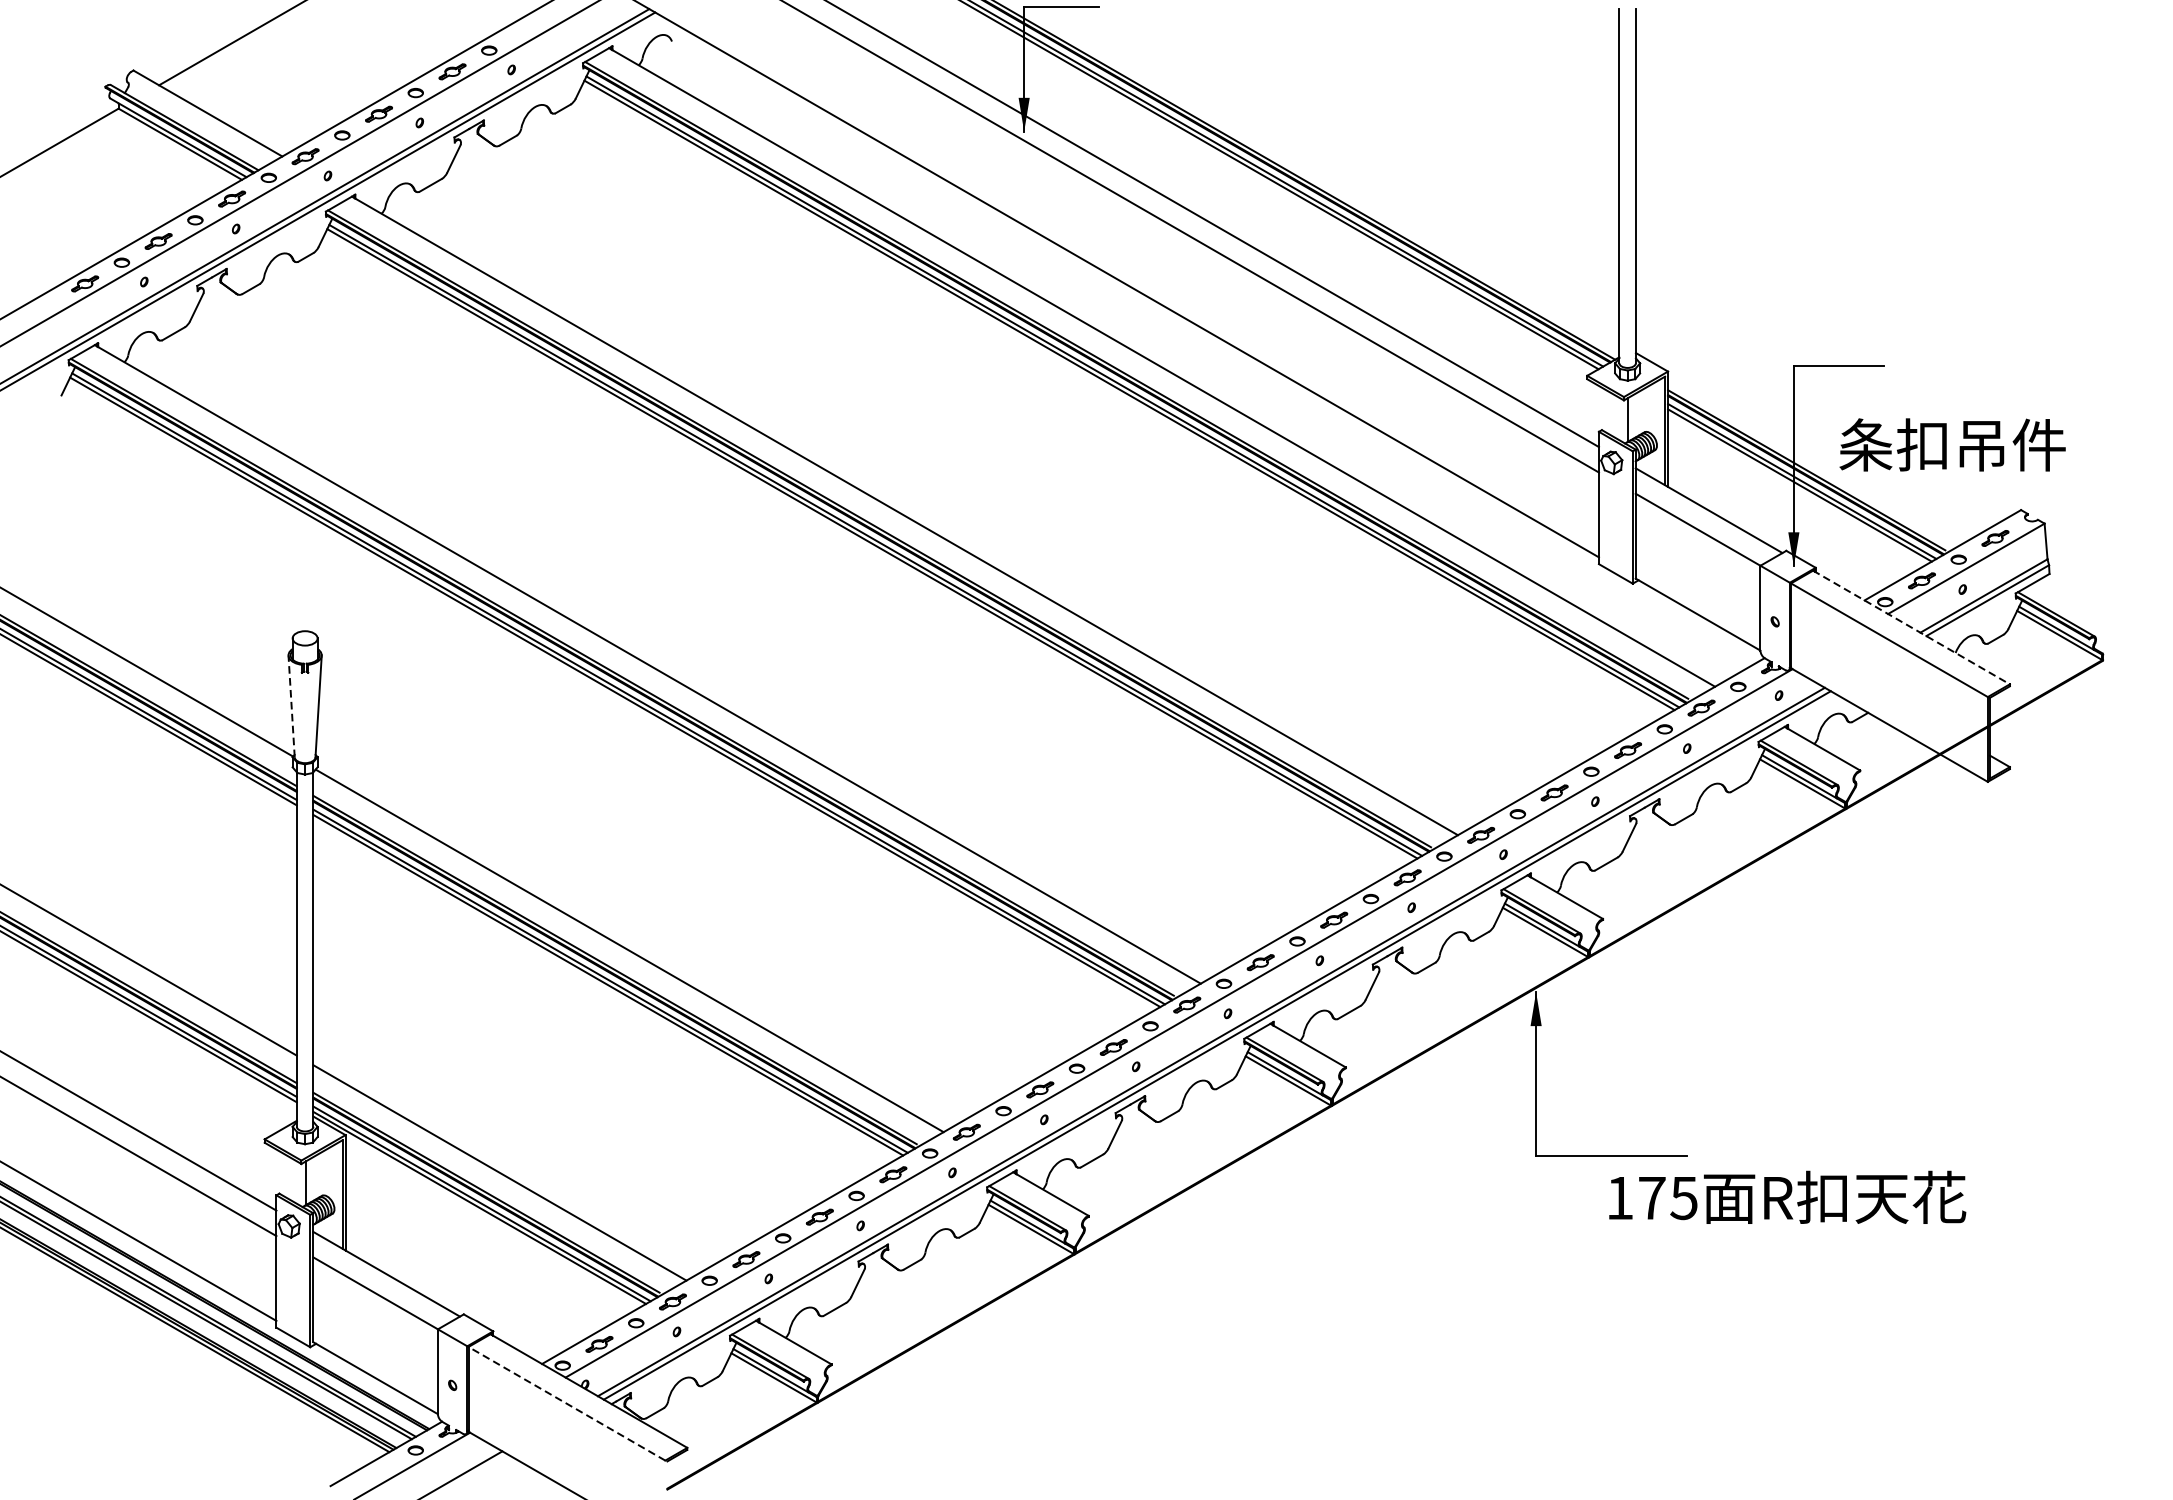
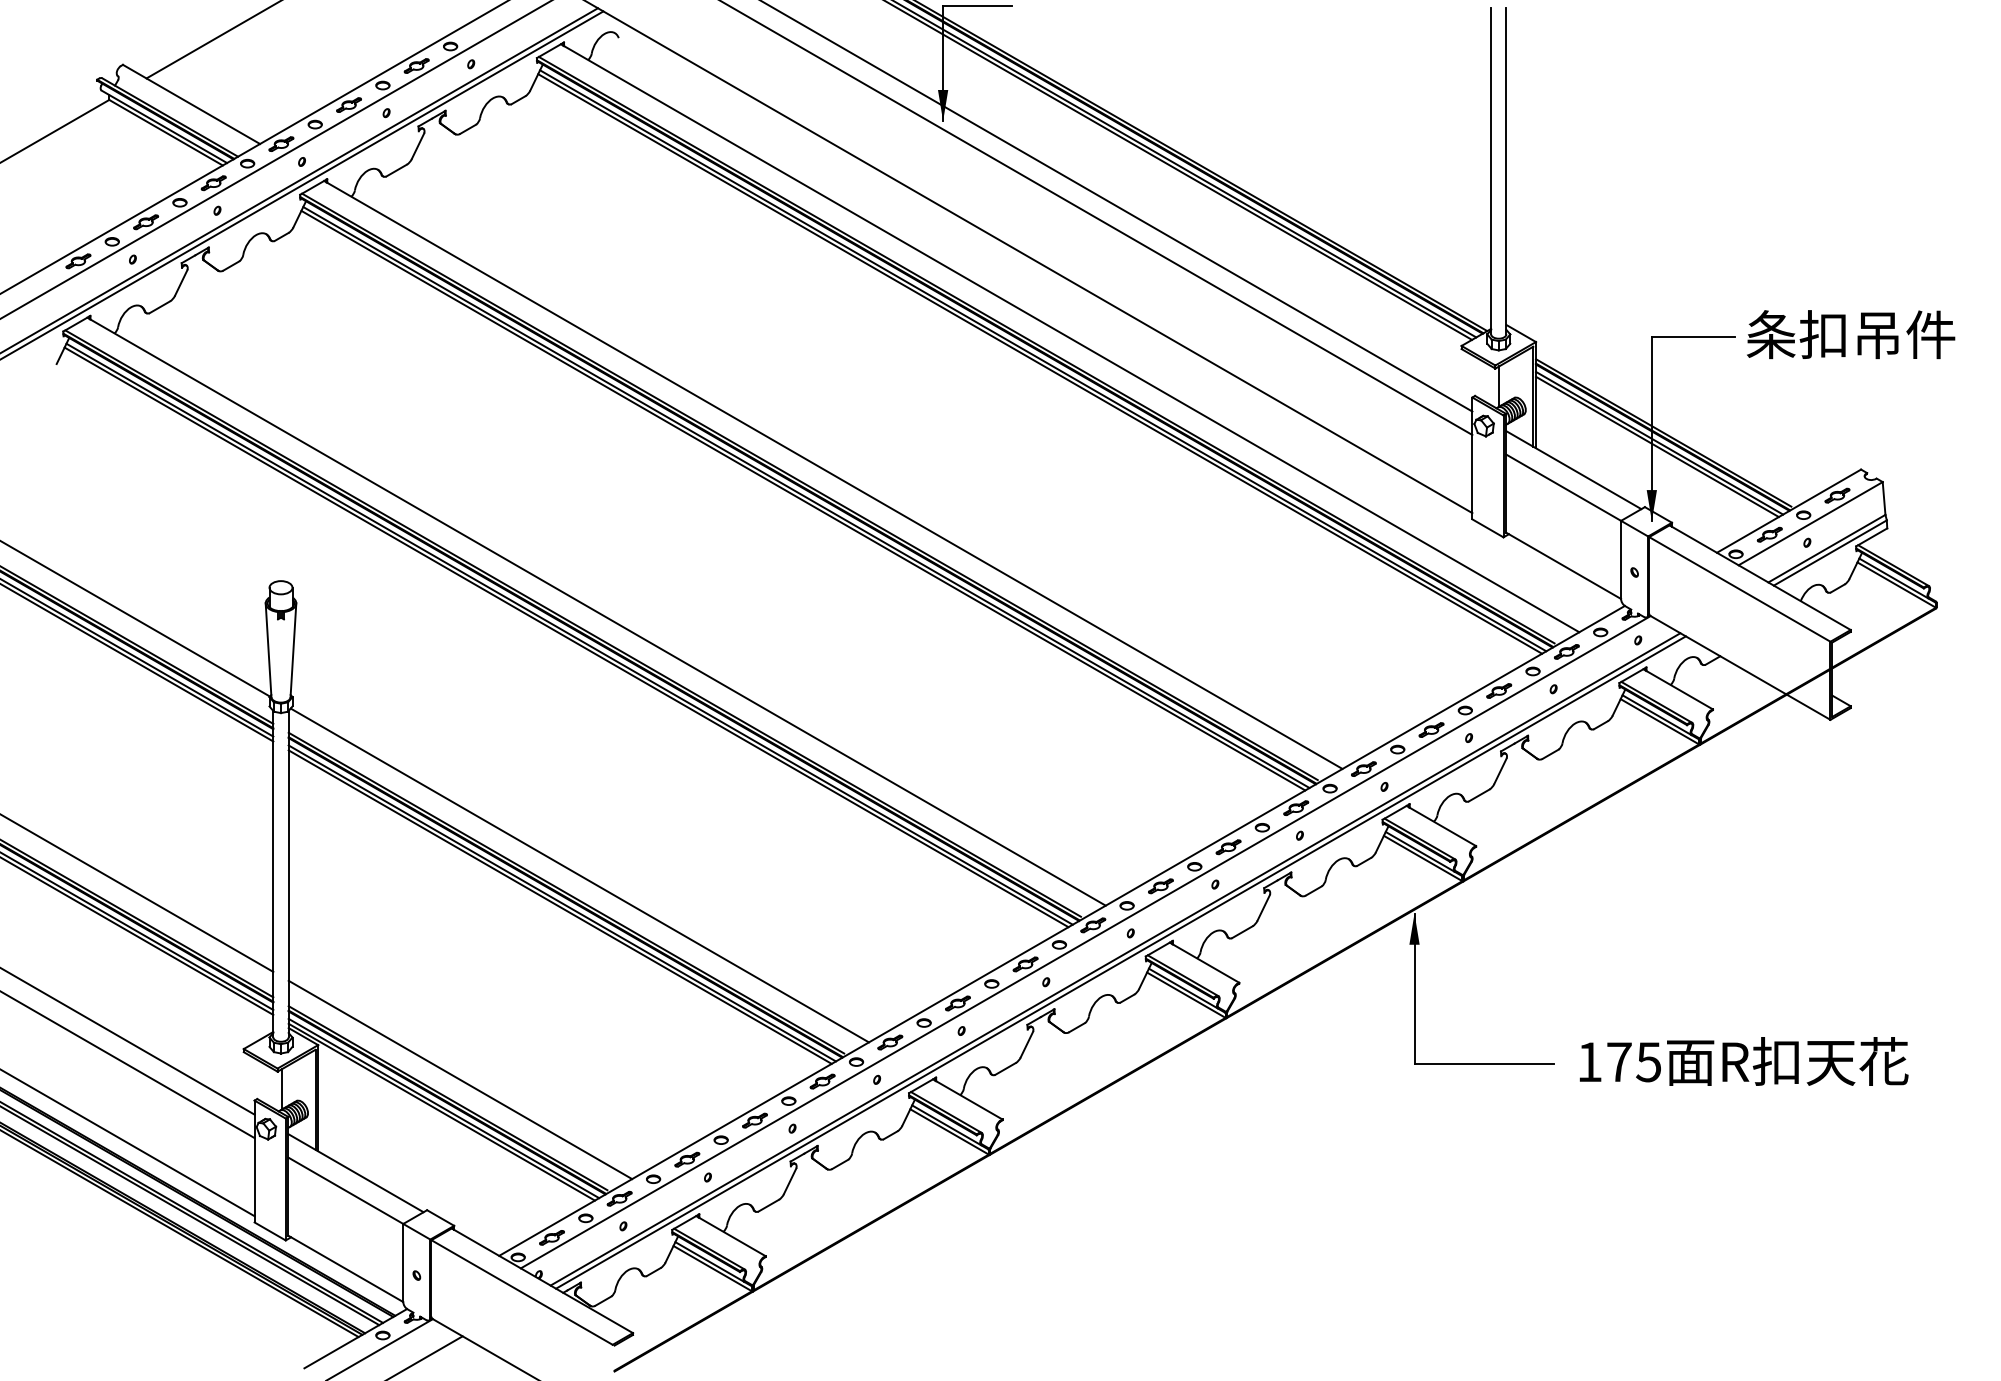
text: (1953, 444) -> (1851, 334), moved
line: (1911, 627) -> (1760, 577), dashed -> solid
line: (291, 706) -> (268, 650), dashed -> solid
text: (1786, 1197) -> (1743, 1061), moved
line: (567, 1403) -> (522, 1292), dashed -> solid

